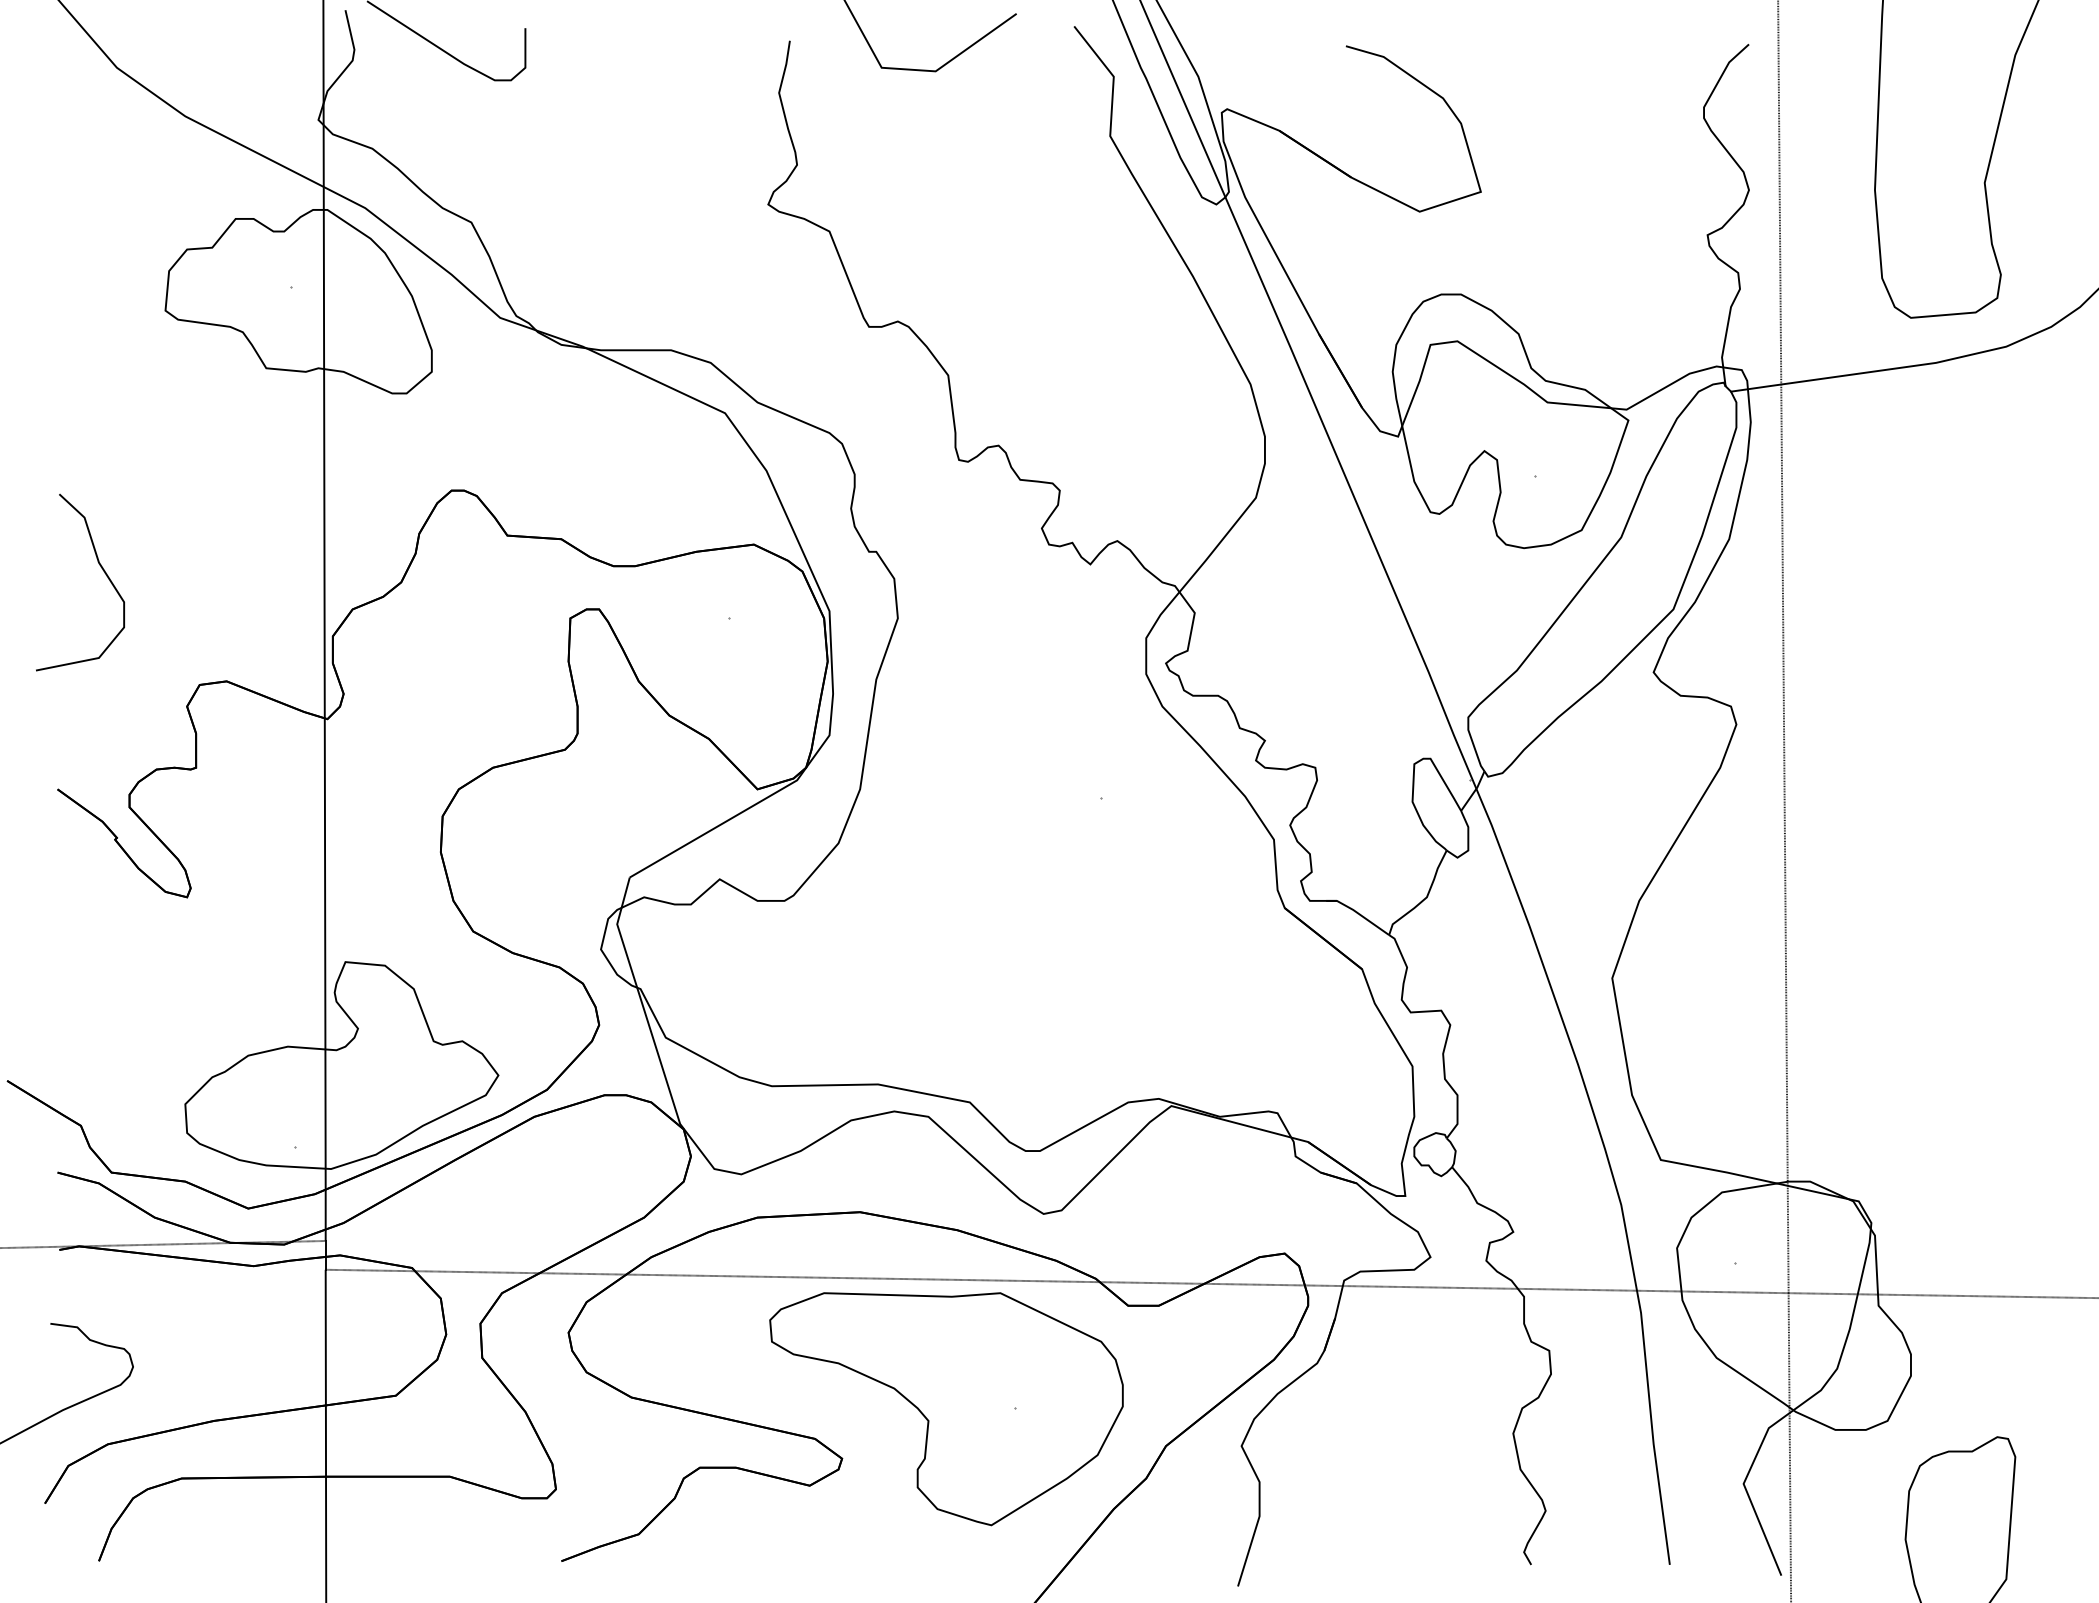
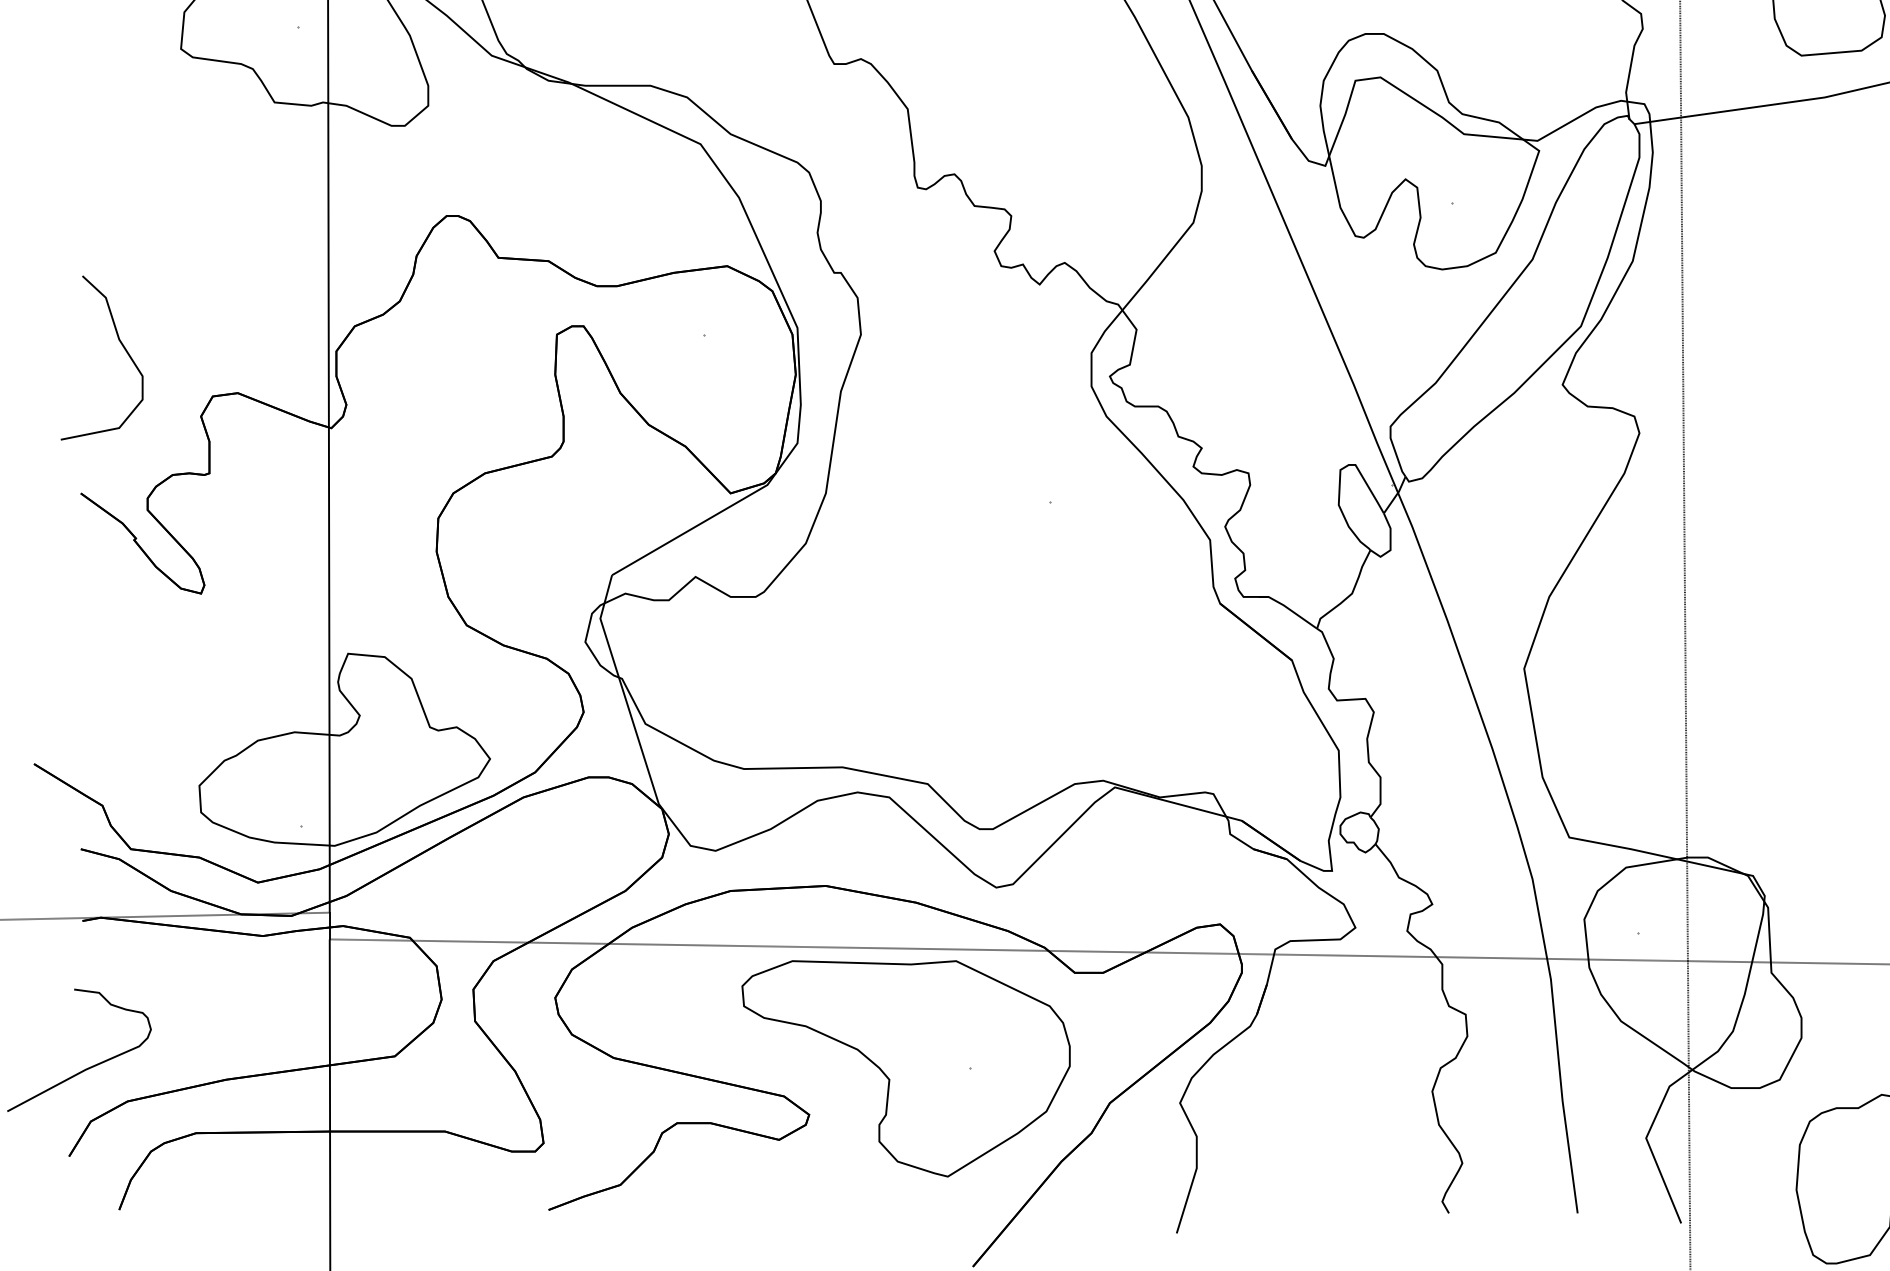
curve: (102, 570) -> (122, 346), moved

